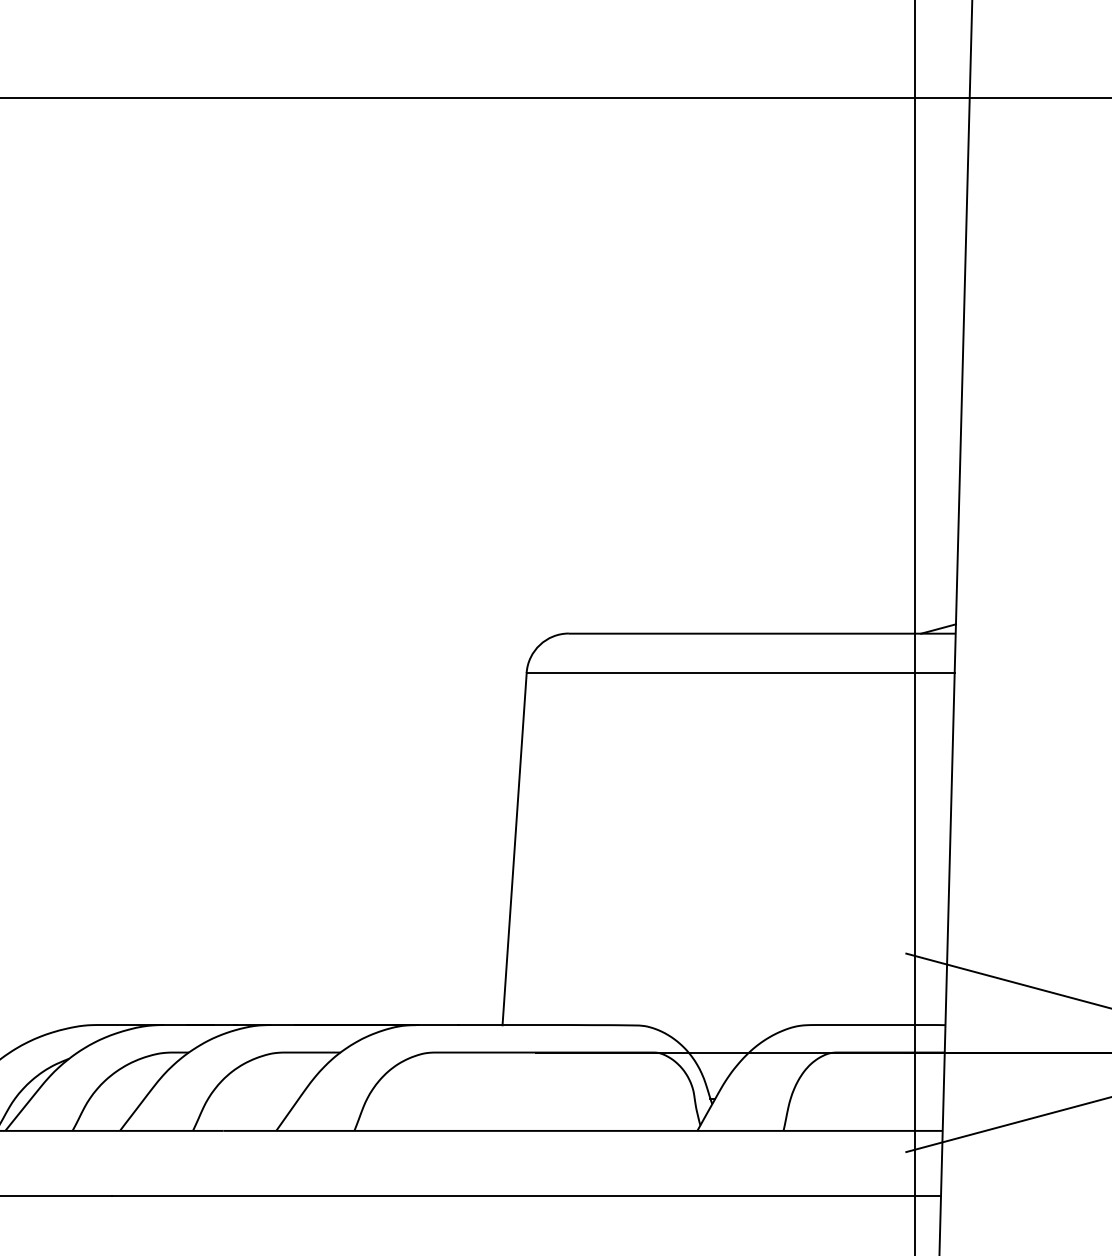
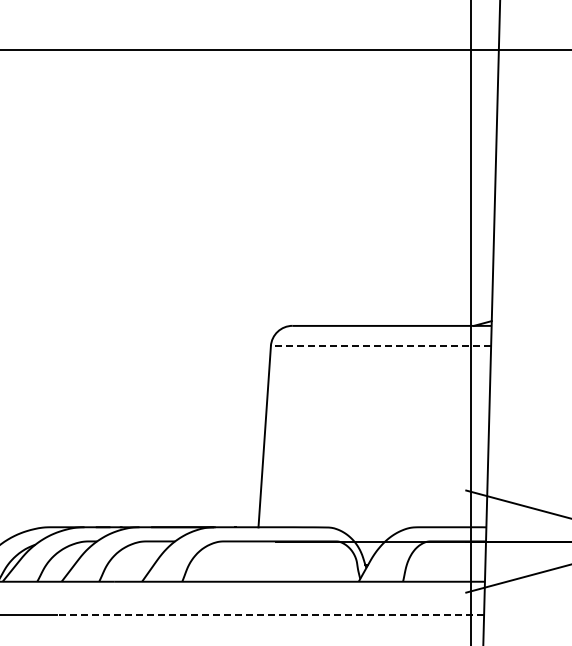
line: (739, 673) -> (380, 346), solid -> dashed
line: (525, 1196) -> (270, 615), solid -> dashed

